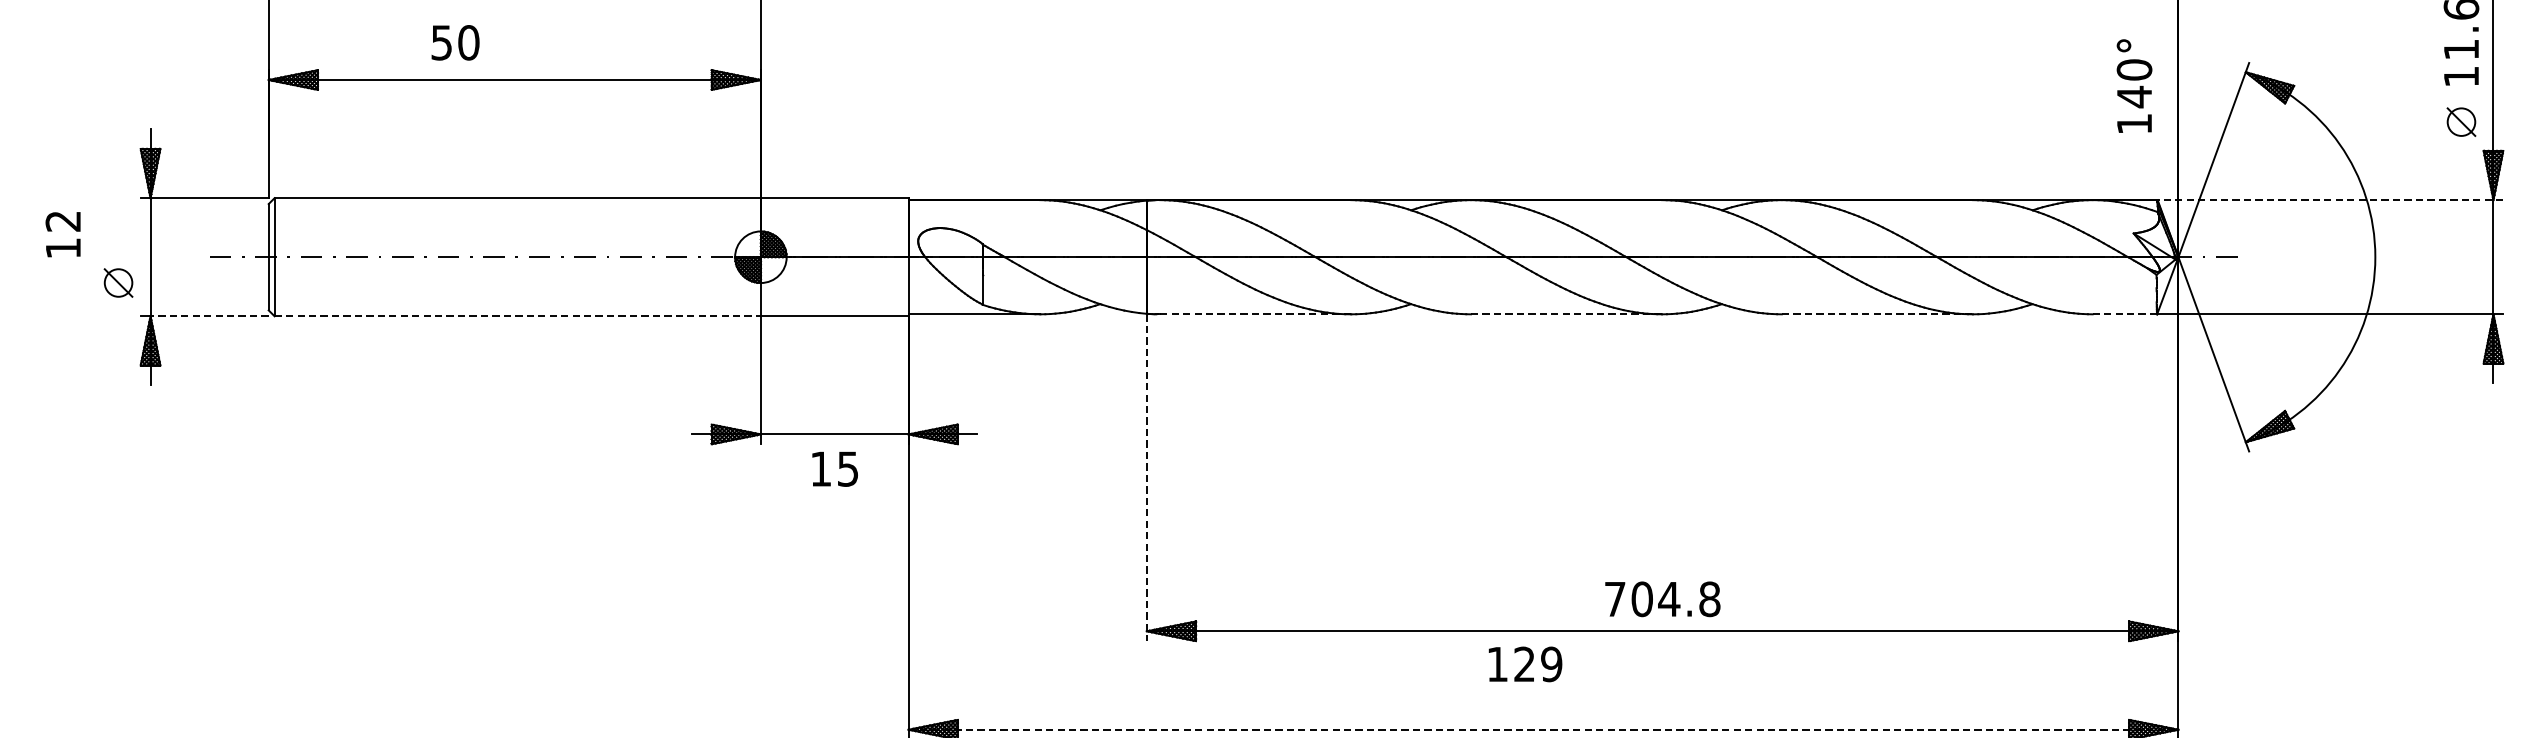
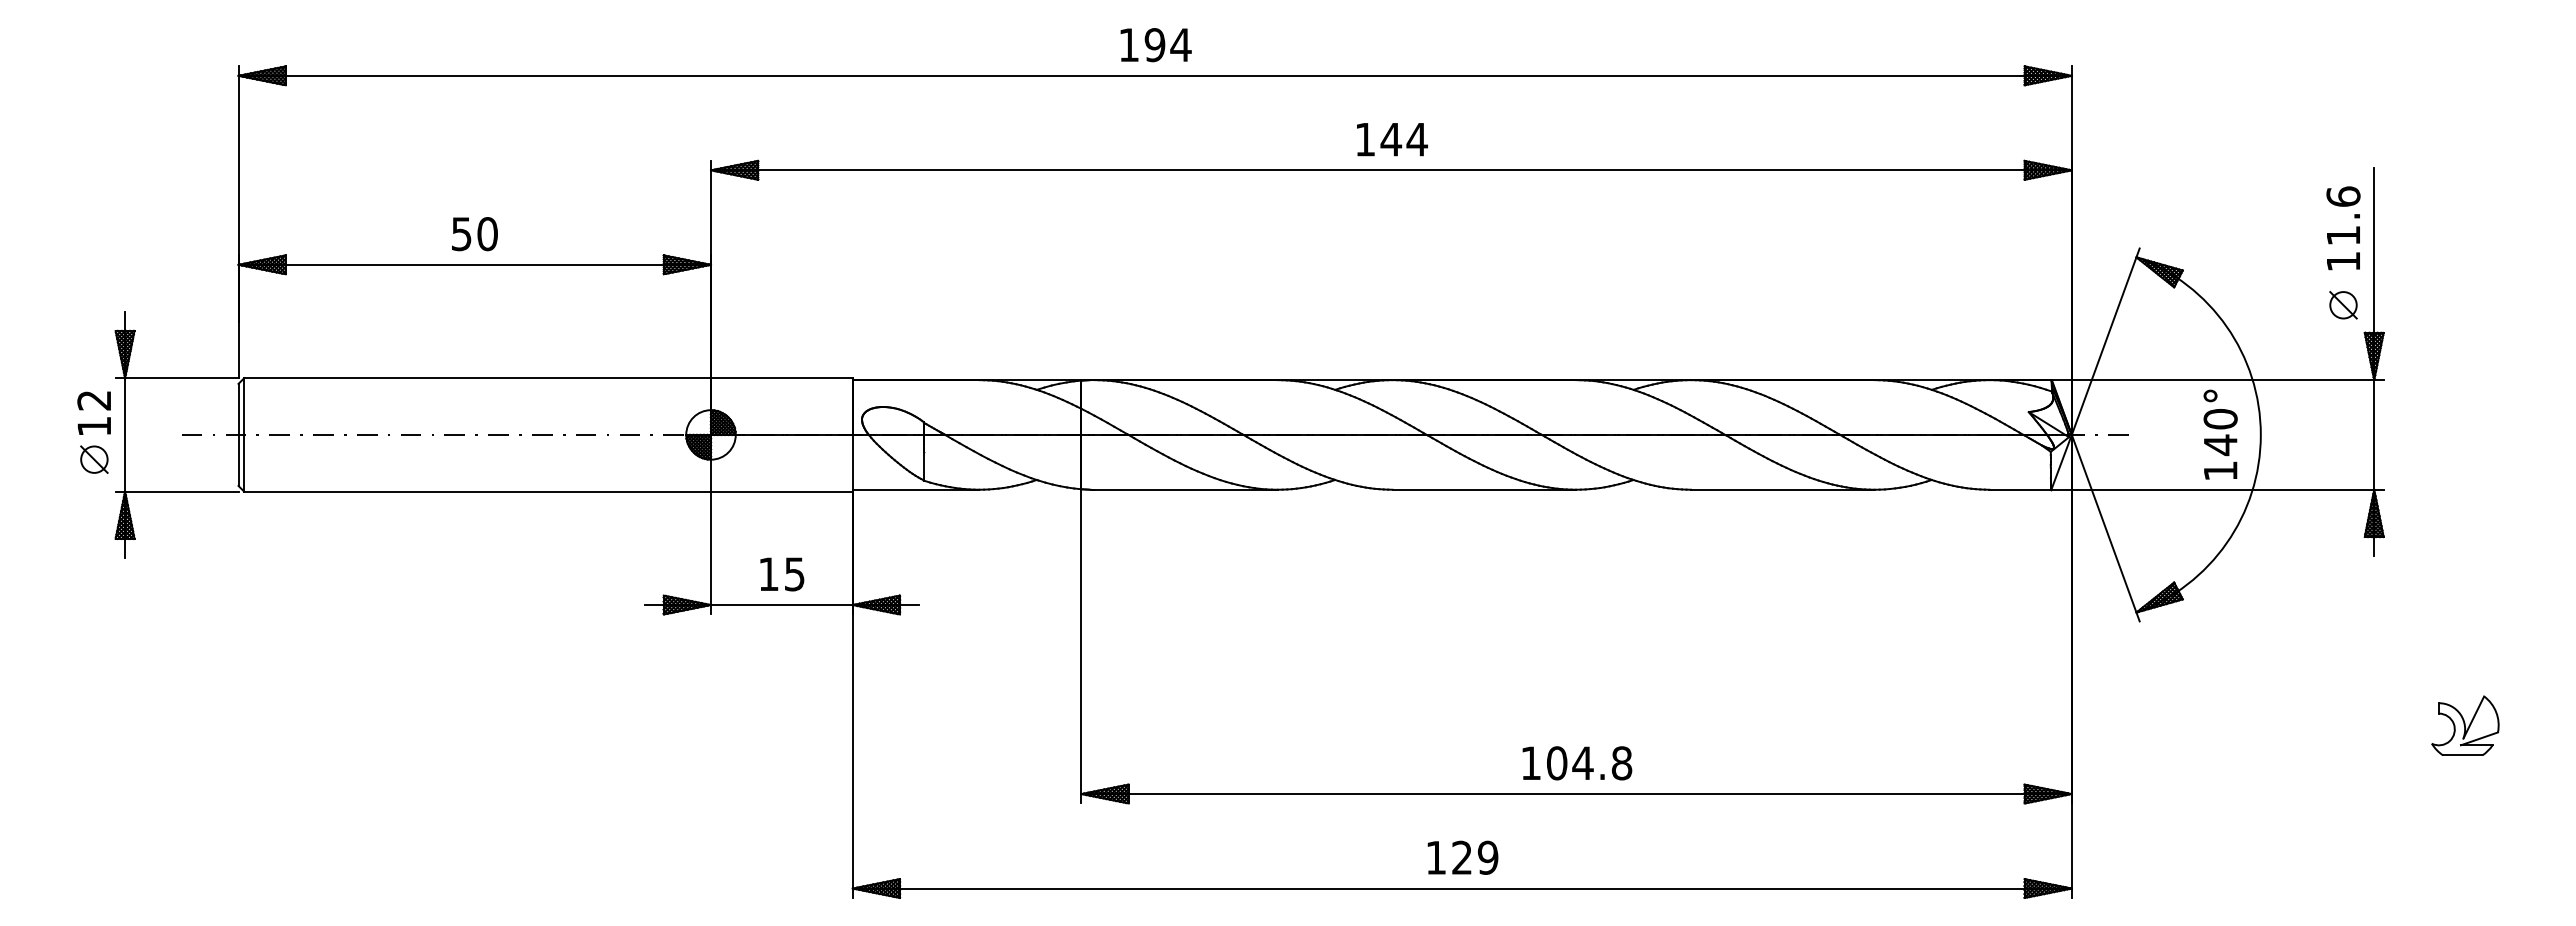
text: (455, 43) -> (474, 234), moved
text: (2134, 85) -> (2220, 434), moved
line: (2330, 200) -> (2217, 380), dashed -> solid
text: (62, 233) -> (93, 412), moved
line: (1256, 314) -> (1186, 489), dashed -> solid
line: (1566, 314) -> (1484, 489), dashed -> solid
line: (1877, 314) -> (1782, 489), dashed -> solid
line: (2124, 314) -> (2020, 489), dashed -> solid
line: (209, 316) -> (181, 491), dashed -> solid
line: (518, 316) -> (478, 491), dashed -> solid
text: (835, 469) -> (782, 574), moved
line: (1146, 477) -> (1081, 646), dashed -> solid
text: (1614, 598) -> (1530, 762), 704.8 -> 104.8
text: (1524, 664) -> (1462, 857), moved
line: (1543, 729) -> (1462, 888), dashed -> solid

